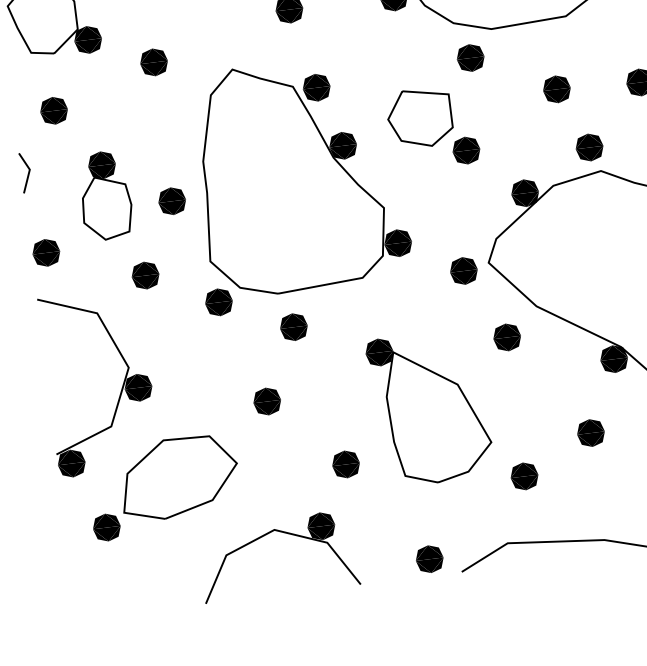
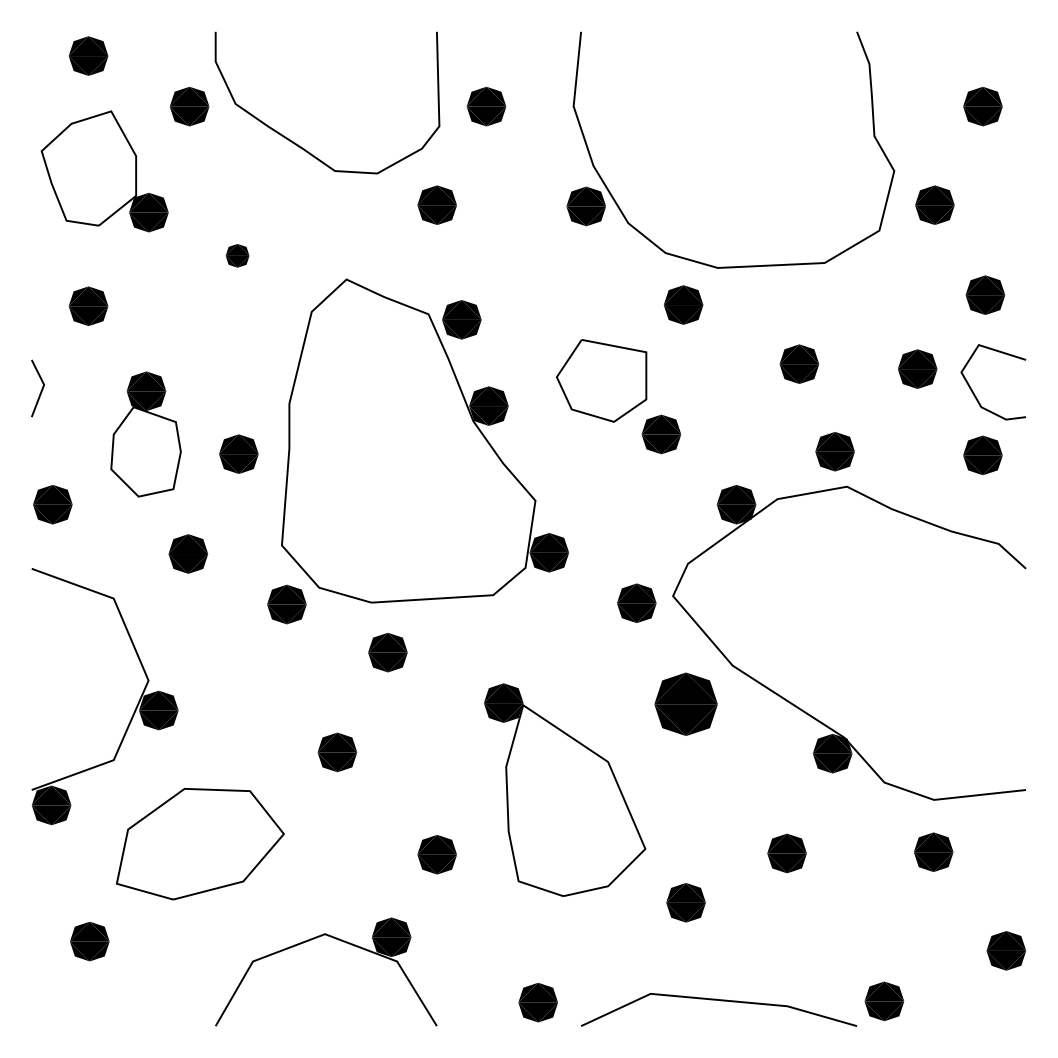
part: (153, 62) -> (237, 255), size x0.6
part: (506, 337) -> (685, 704), size x1.6
part: (106, 527) -> (89, 941), moved

